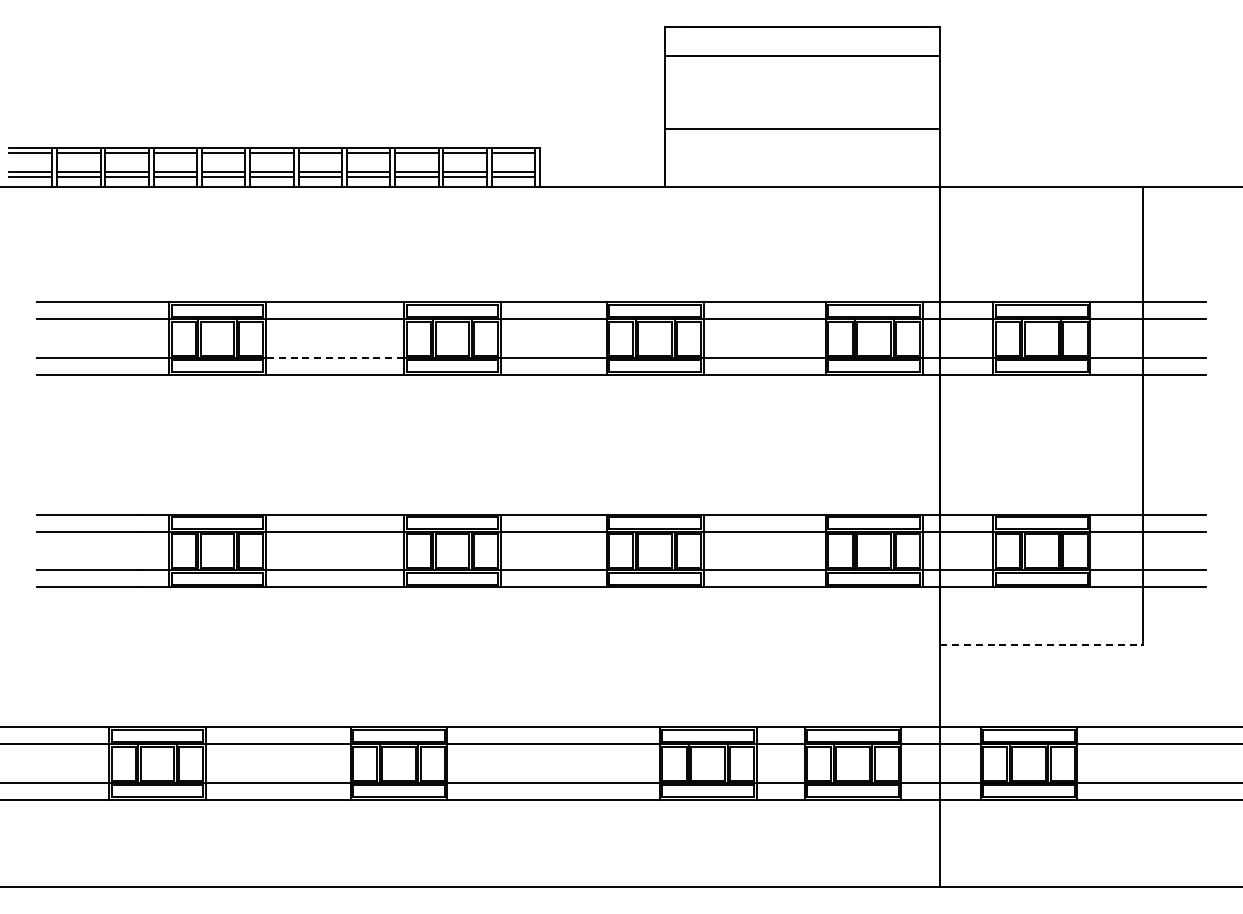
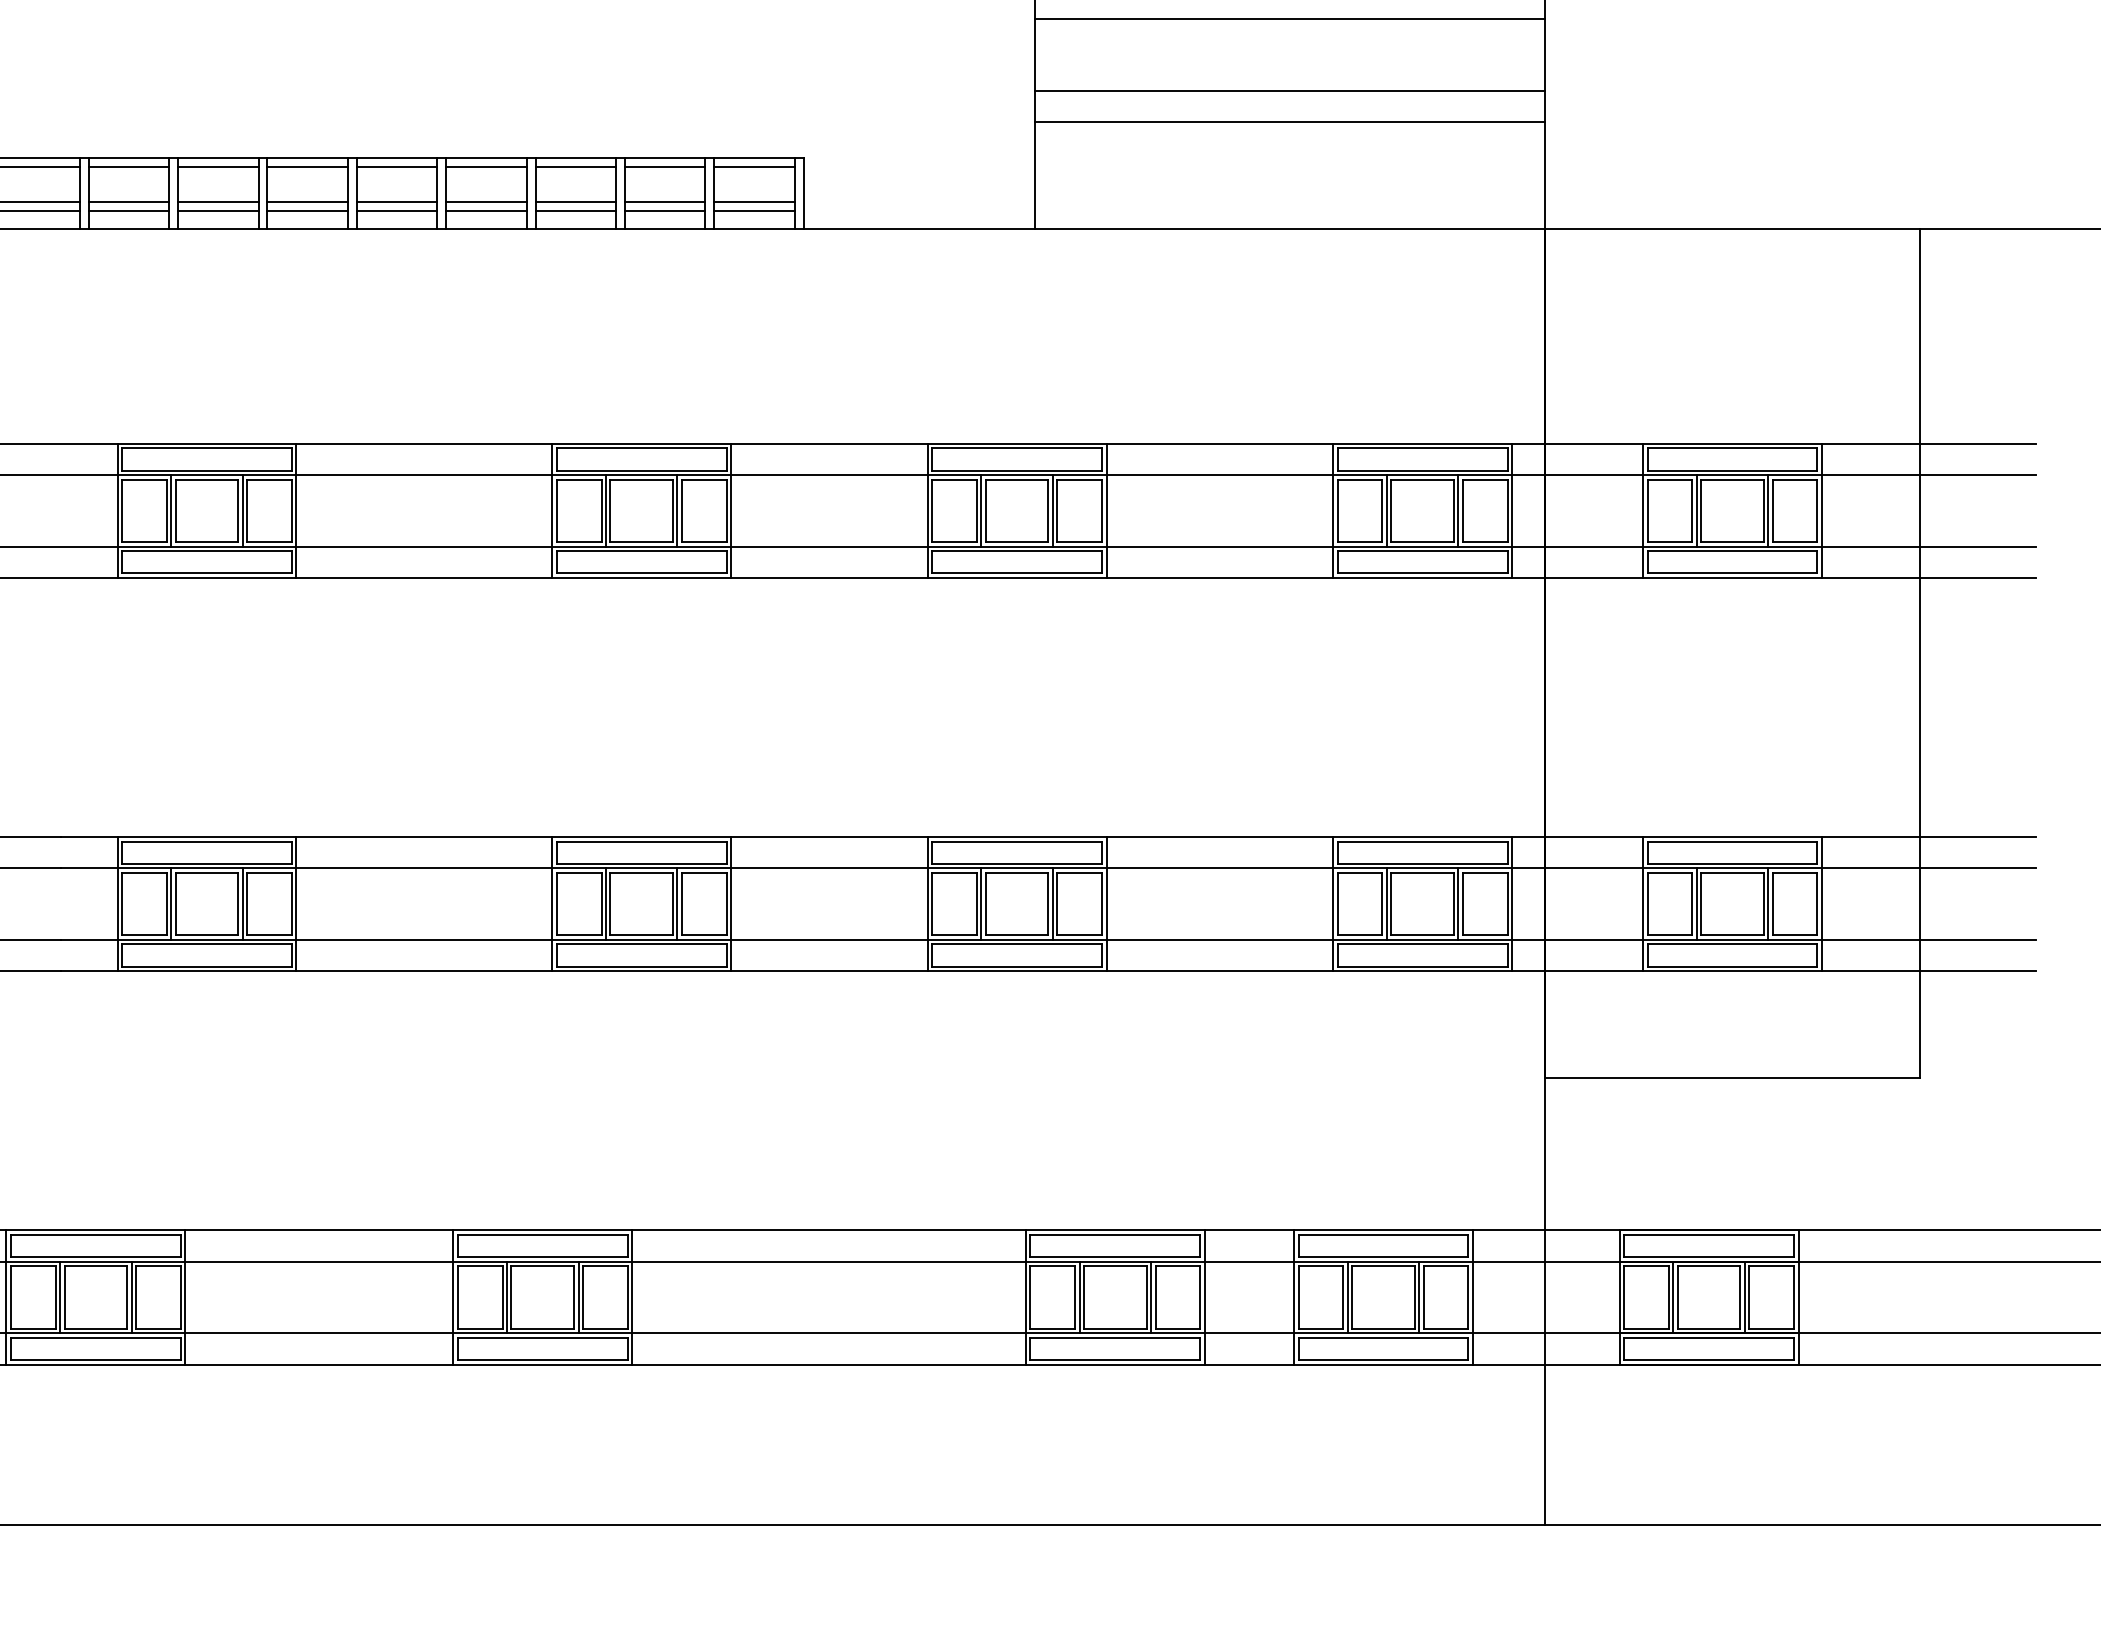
line: (802, 73) -> (1289, 19), added
line: (802, 111) -> (1289, 90), added
line: (334, 358) -> (423, 547), dashed -> solid
line: (1042, 645) -> (1734, 1078), dashed -> solid

